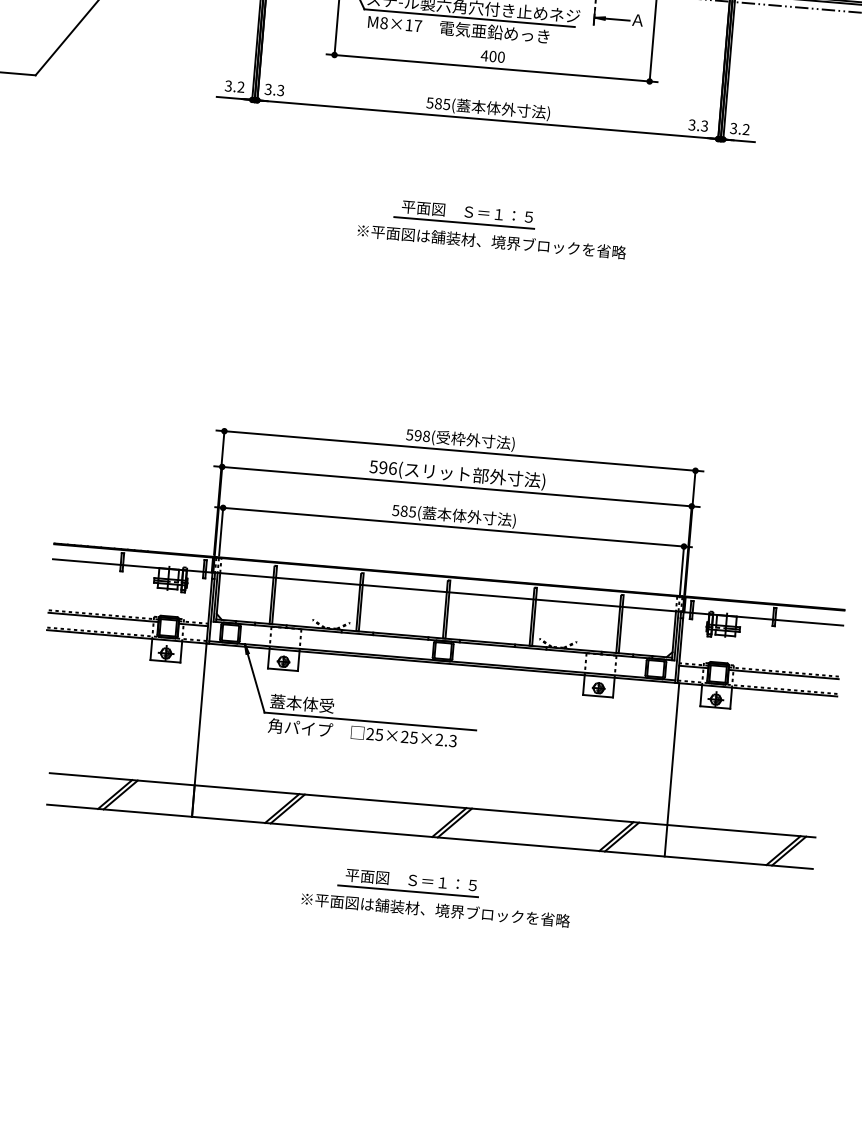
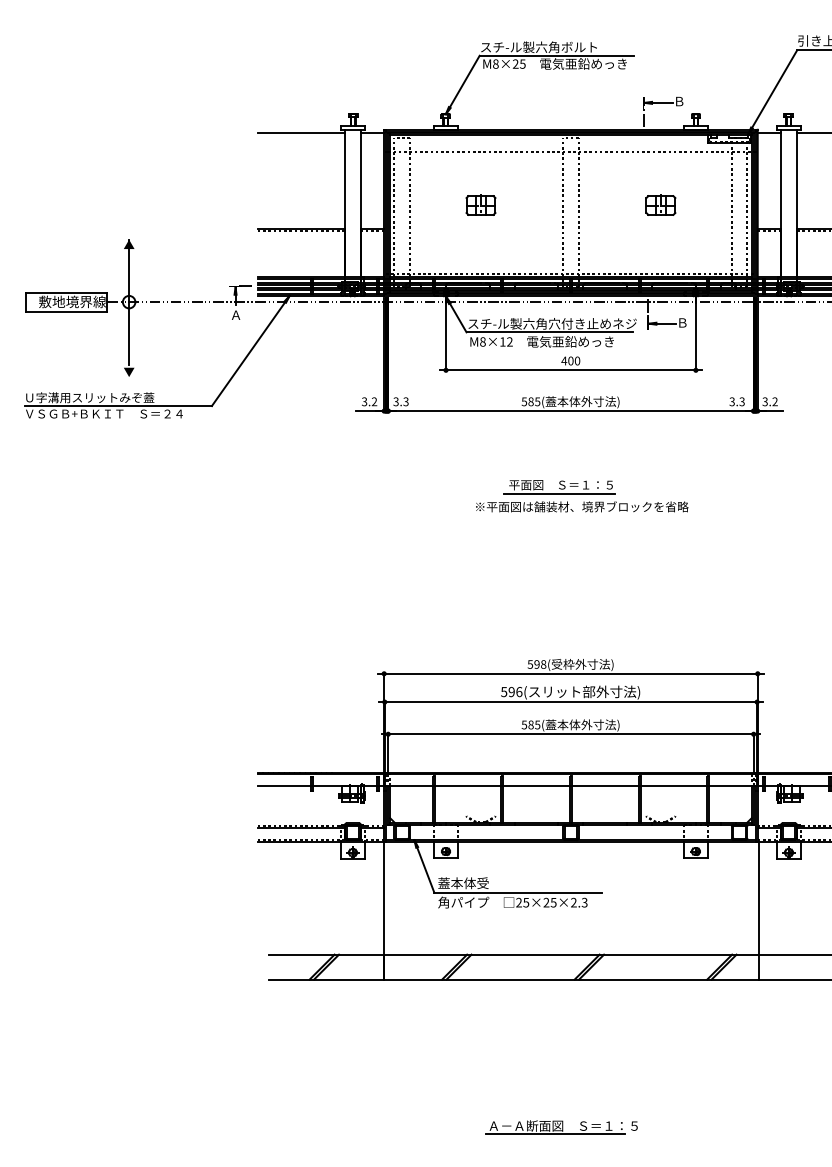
text: (637, 19) -> (682, 322), Ａ -> Ｂ
text: (417, 25) -> (509, 341), M8×17 -> M8×12
part: (437, 896) -> (582, 1026), removed
part: (400, 1022) -> (561, 1127), added

